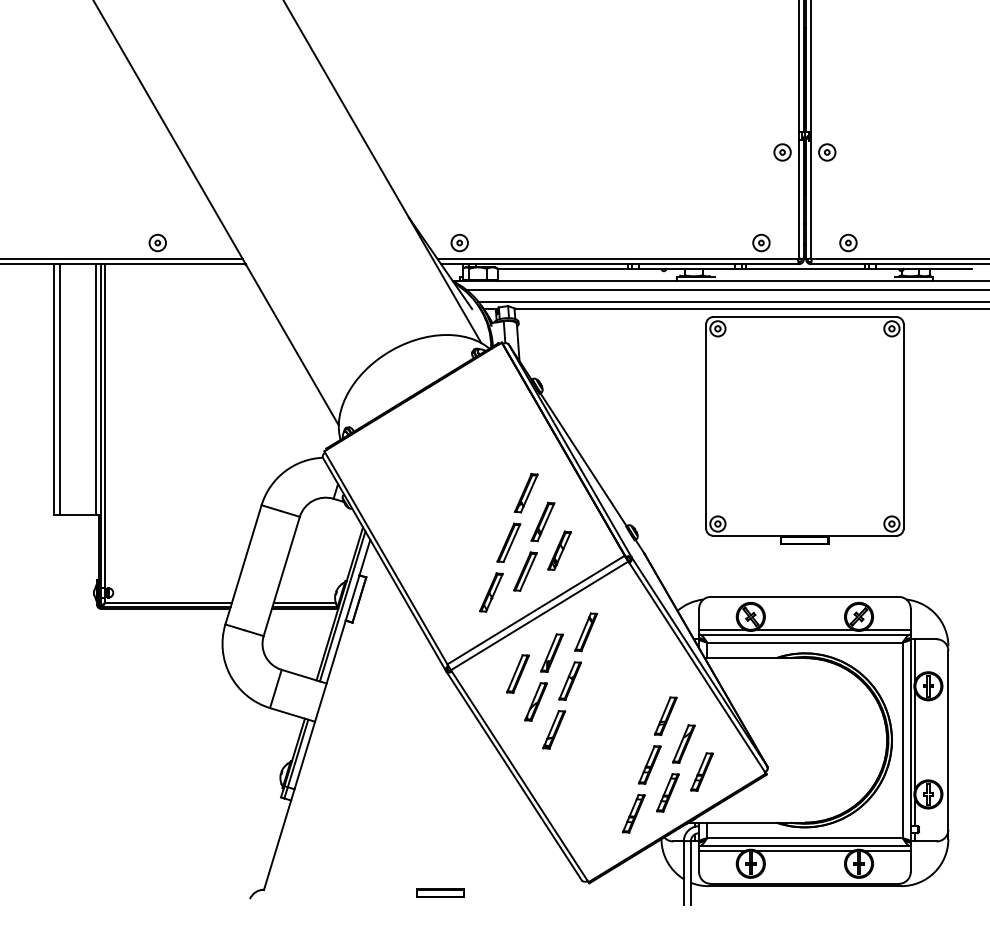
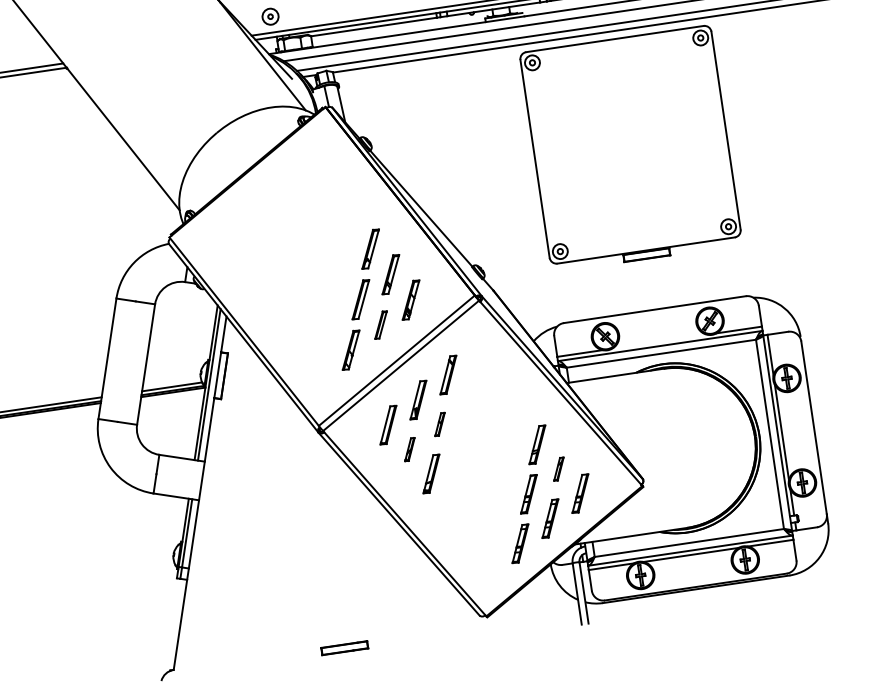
part: (525, 571) -> (381, 324), size x0.7
line: (804, 630) -> (659, 342), removed
part: (570, 680) -> (440, 423), size x0.6
part: (535, 701) -> (409, 449), size x0.6
part: (683, 743) -> (558, 468), size x0.6

